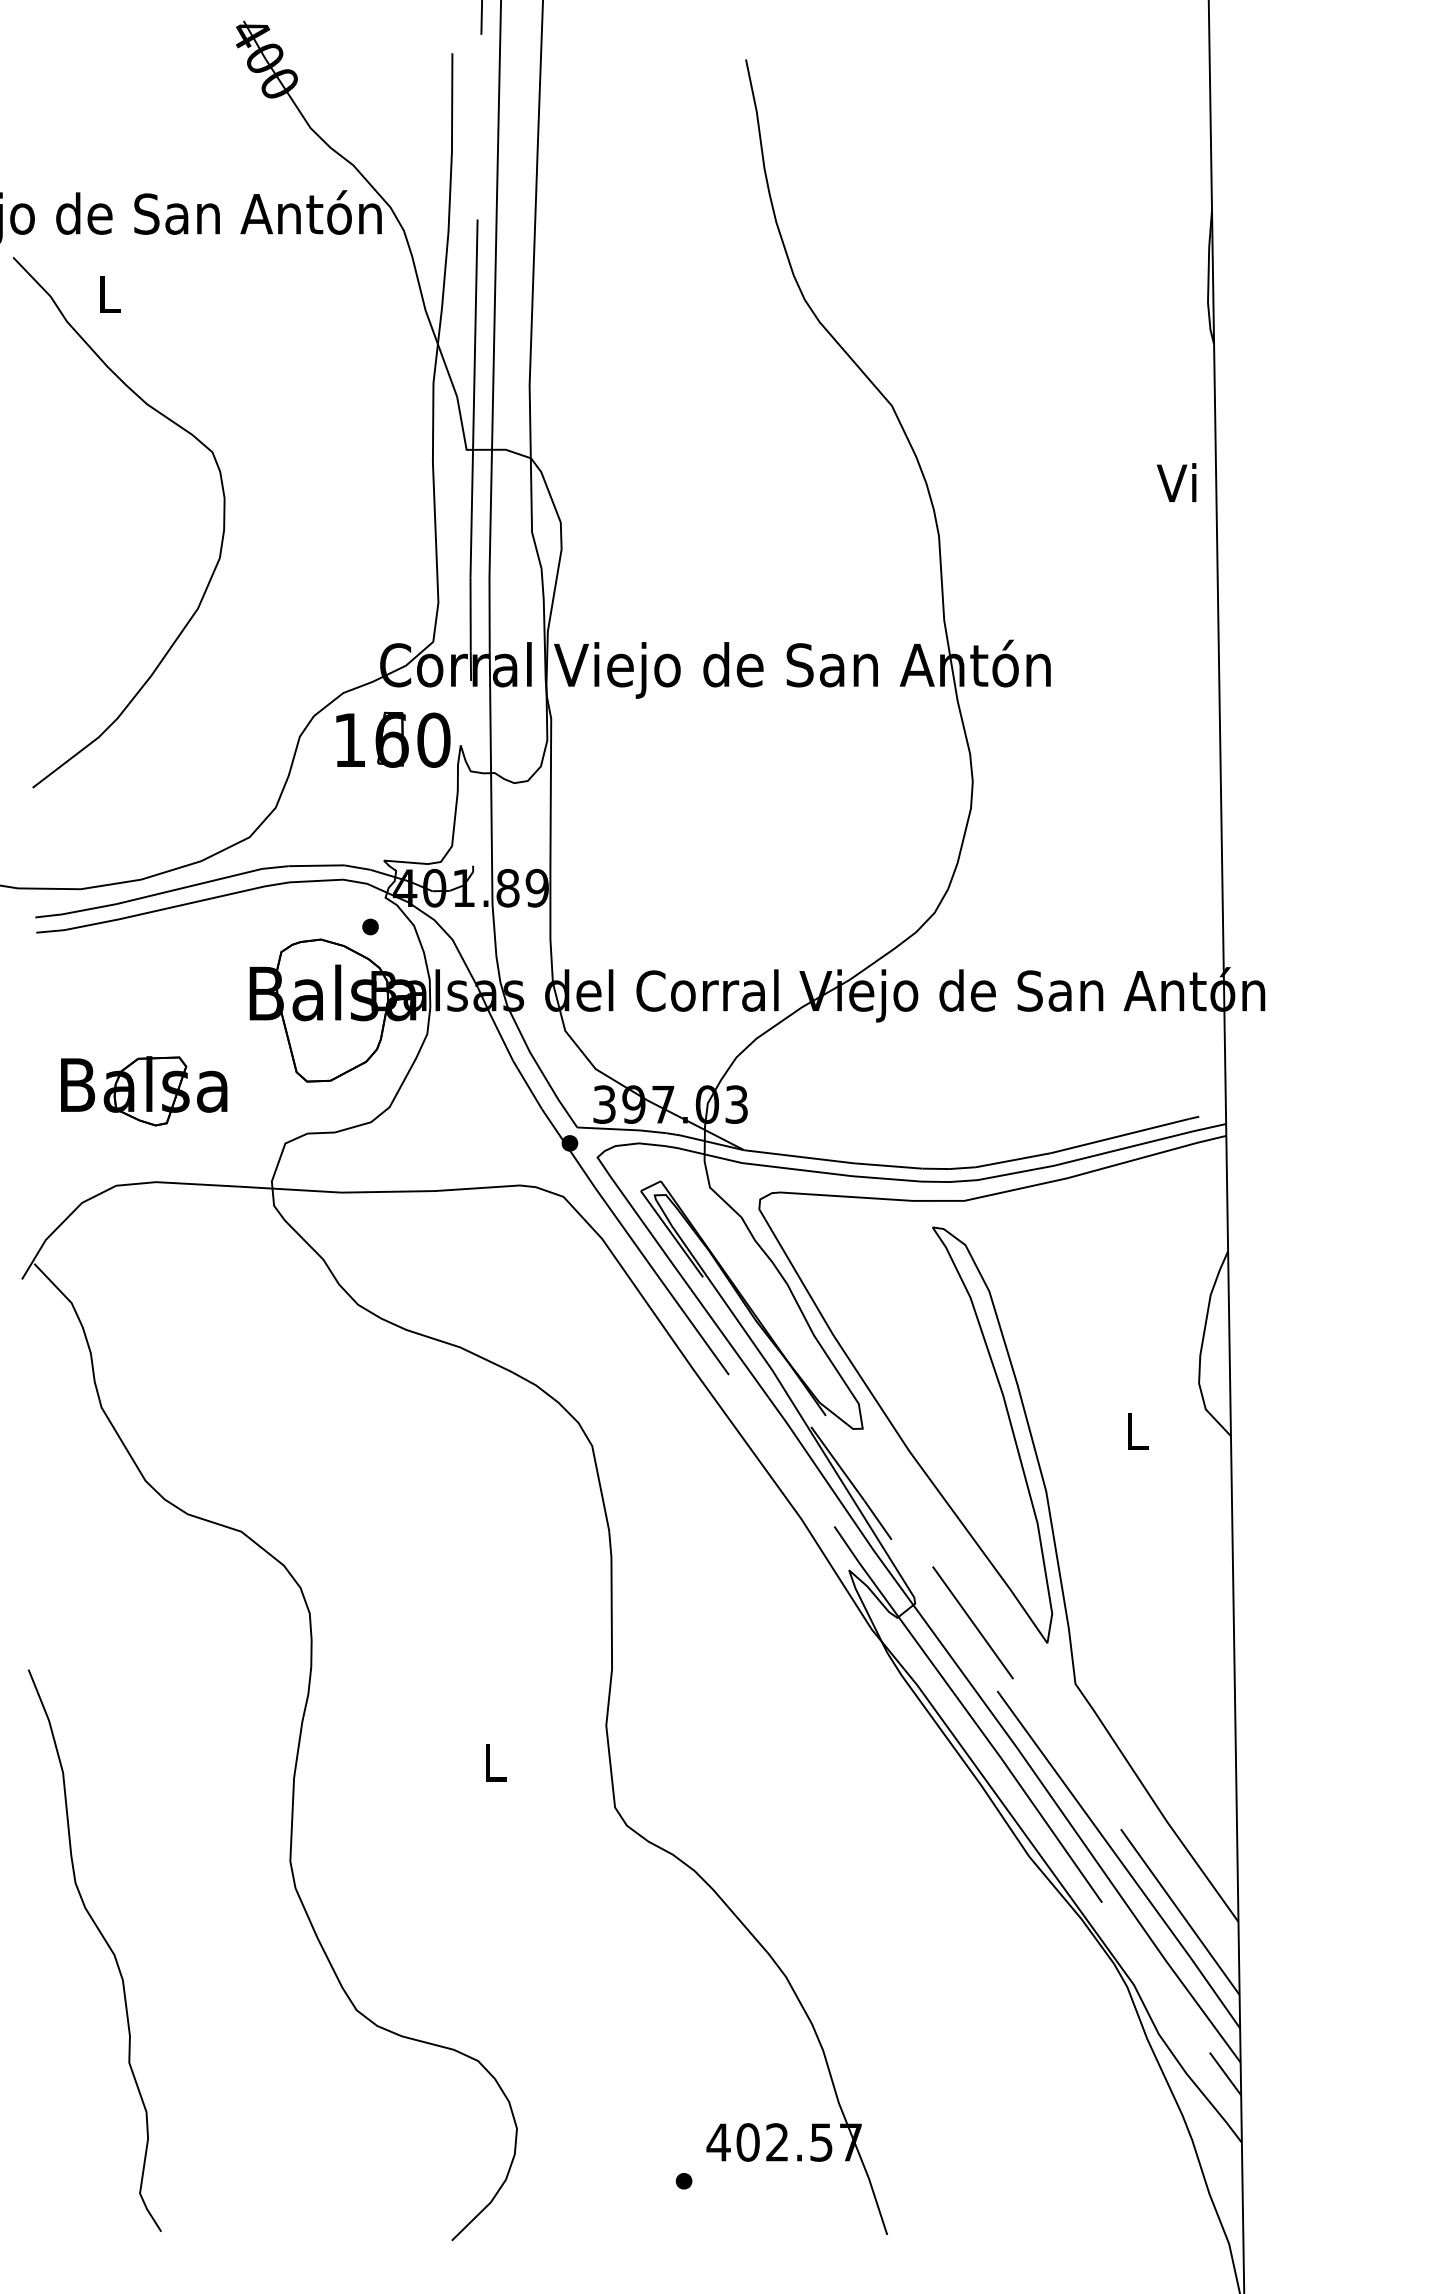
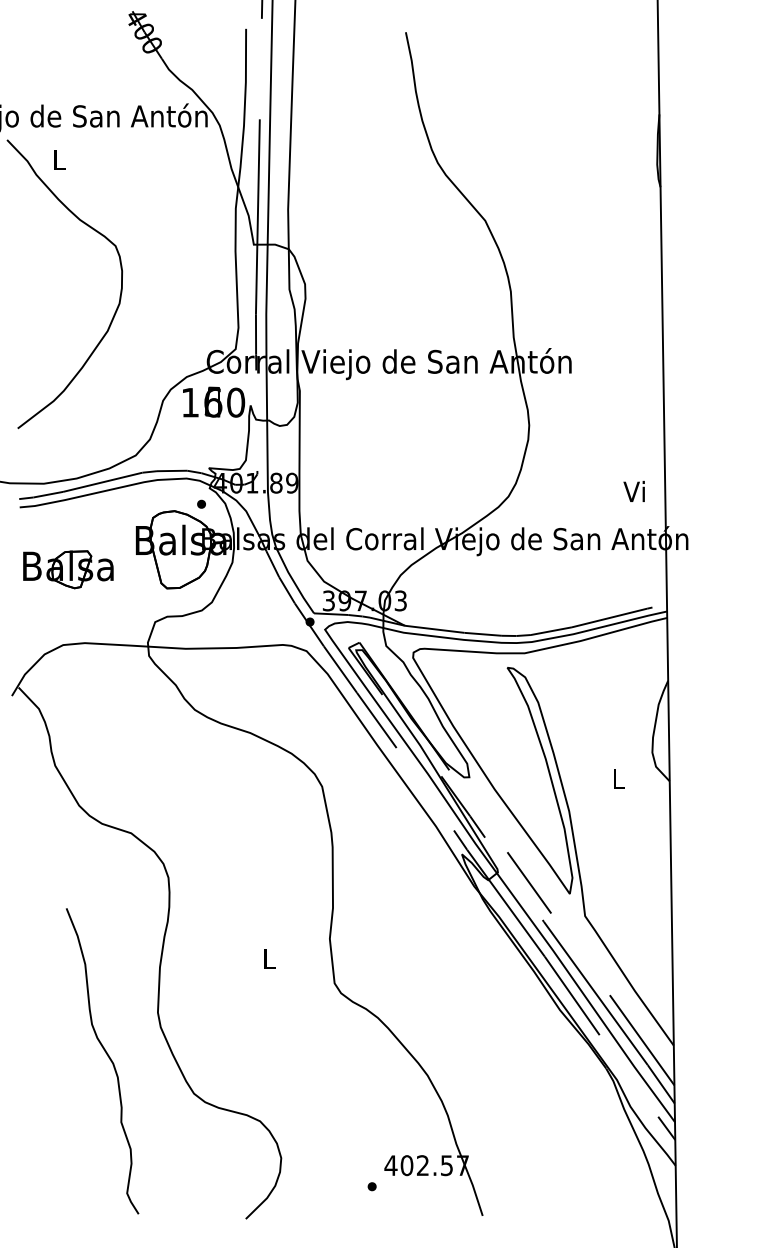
text: (1175, 480) -> (633, 490), moved
part: (144, 1090) -> (68, 569), moved
curve: (103, 1941) -> (107, 1056), moved

